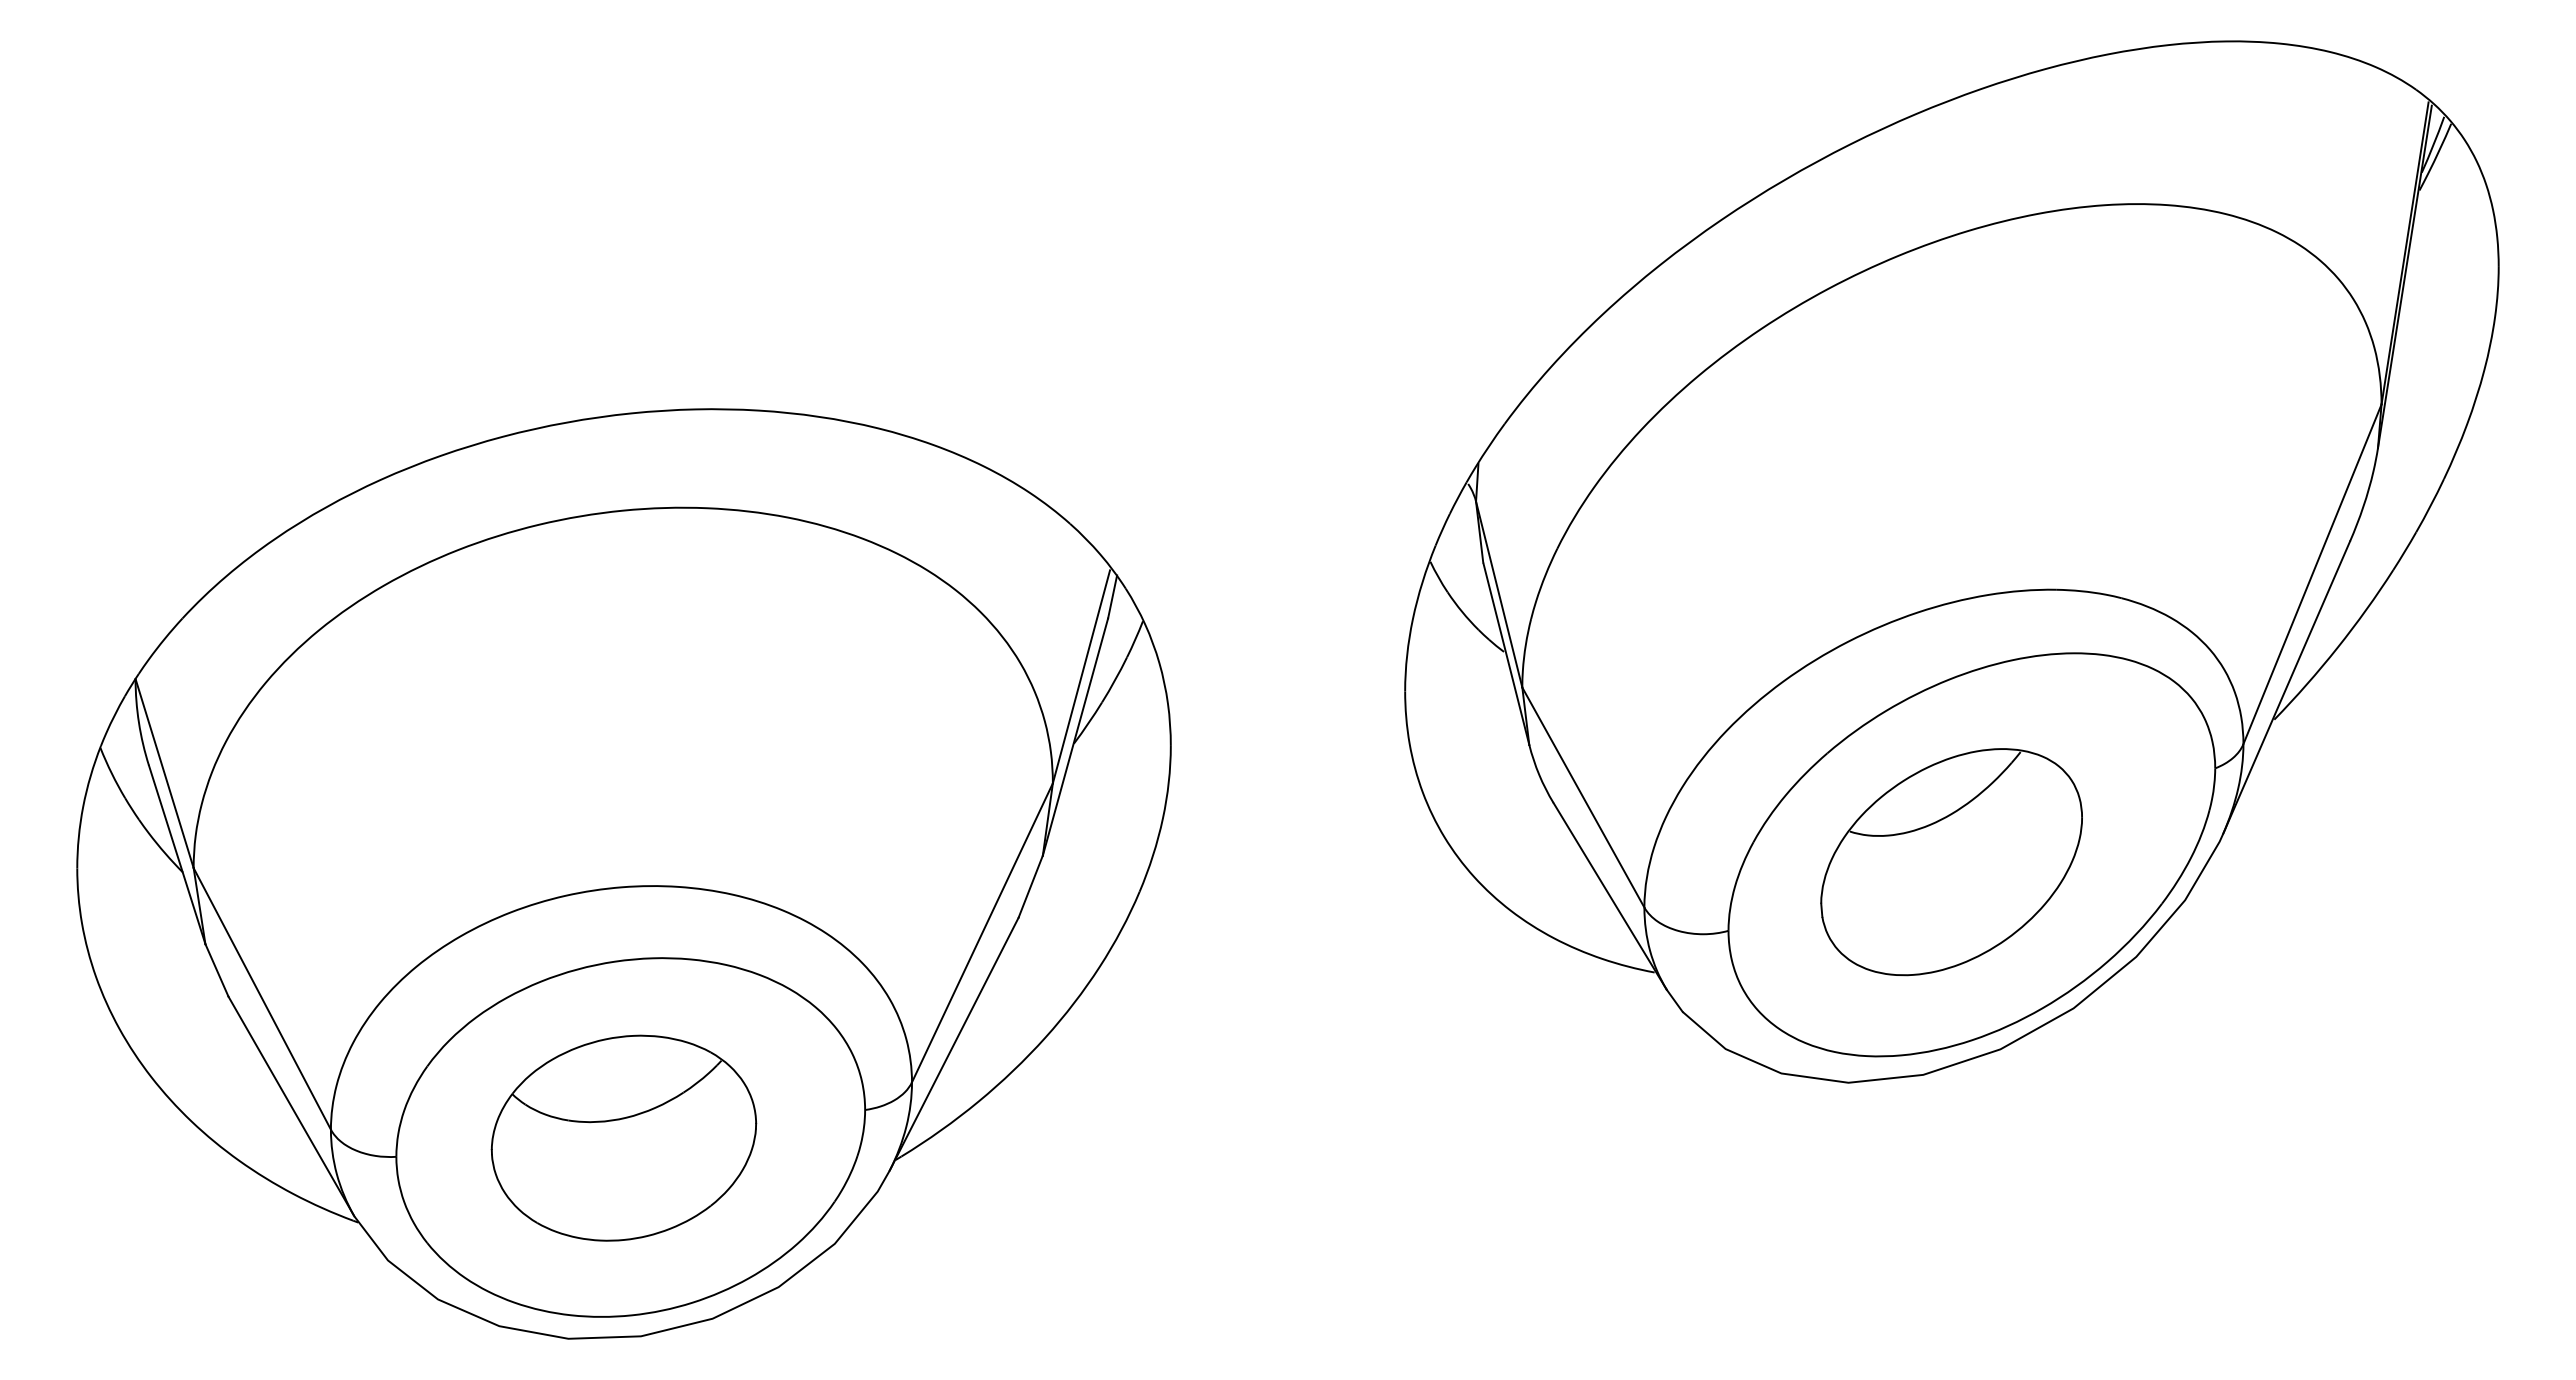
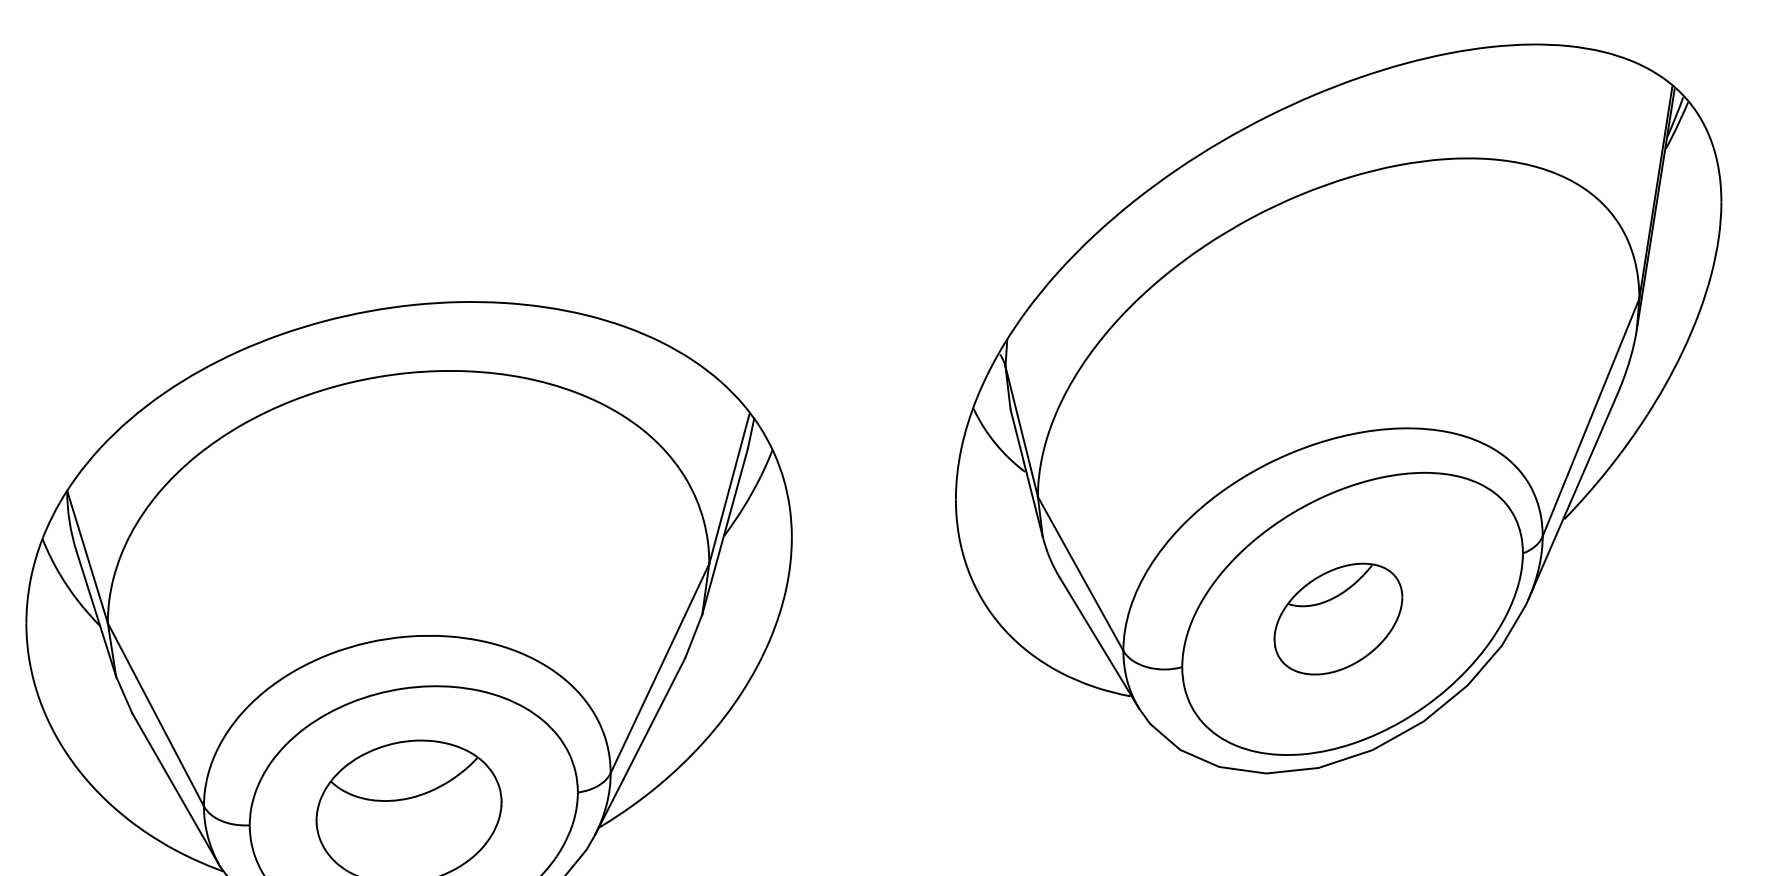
part: (1951, 862) -> (1338, 619), size x0.7

